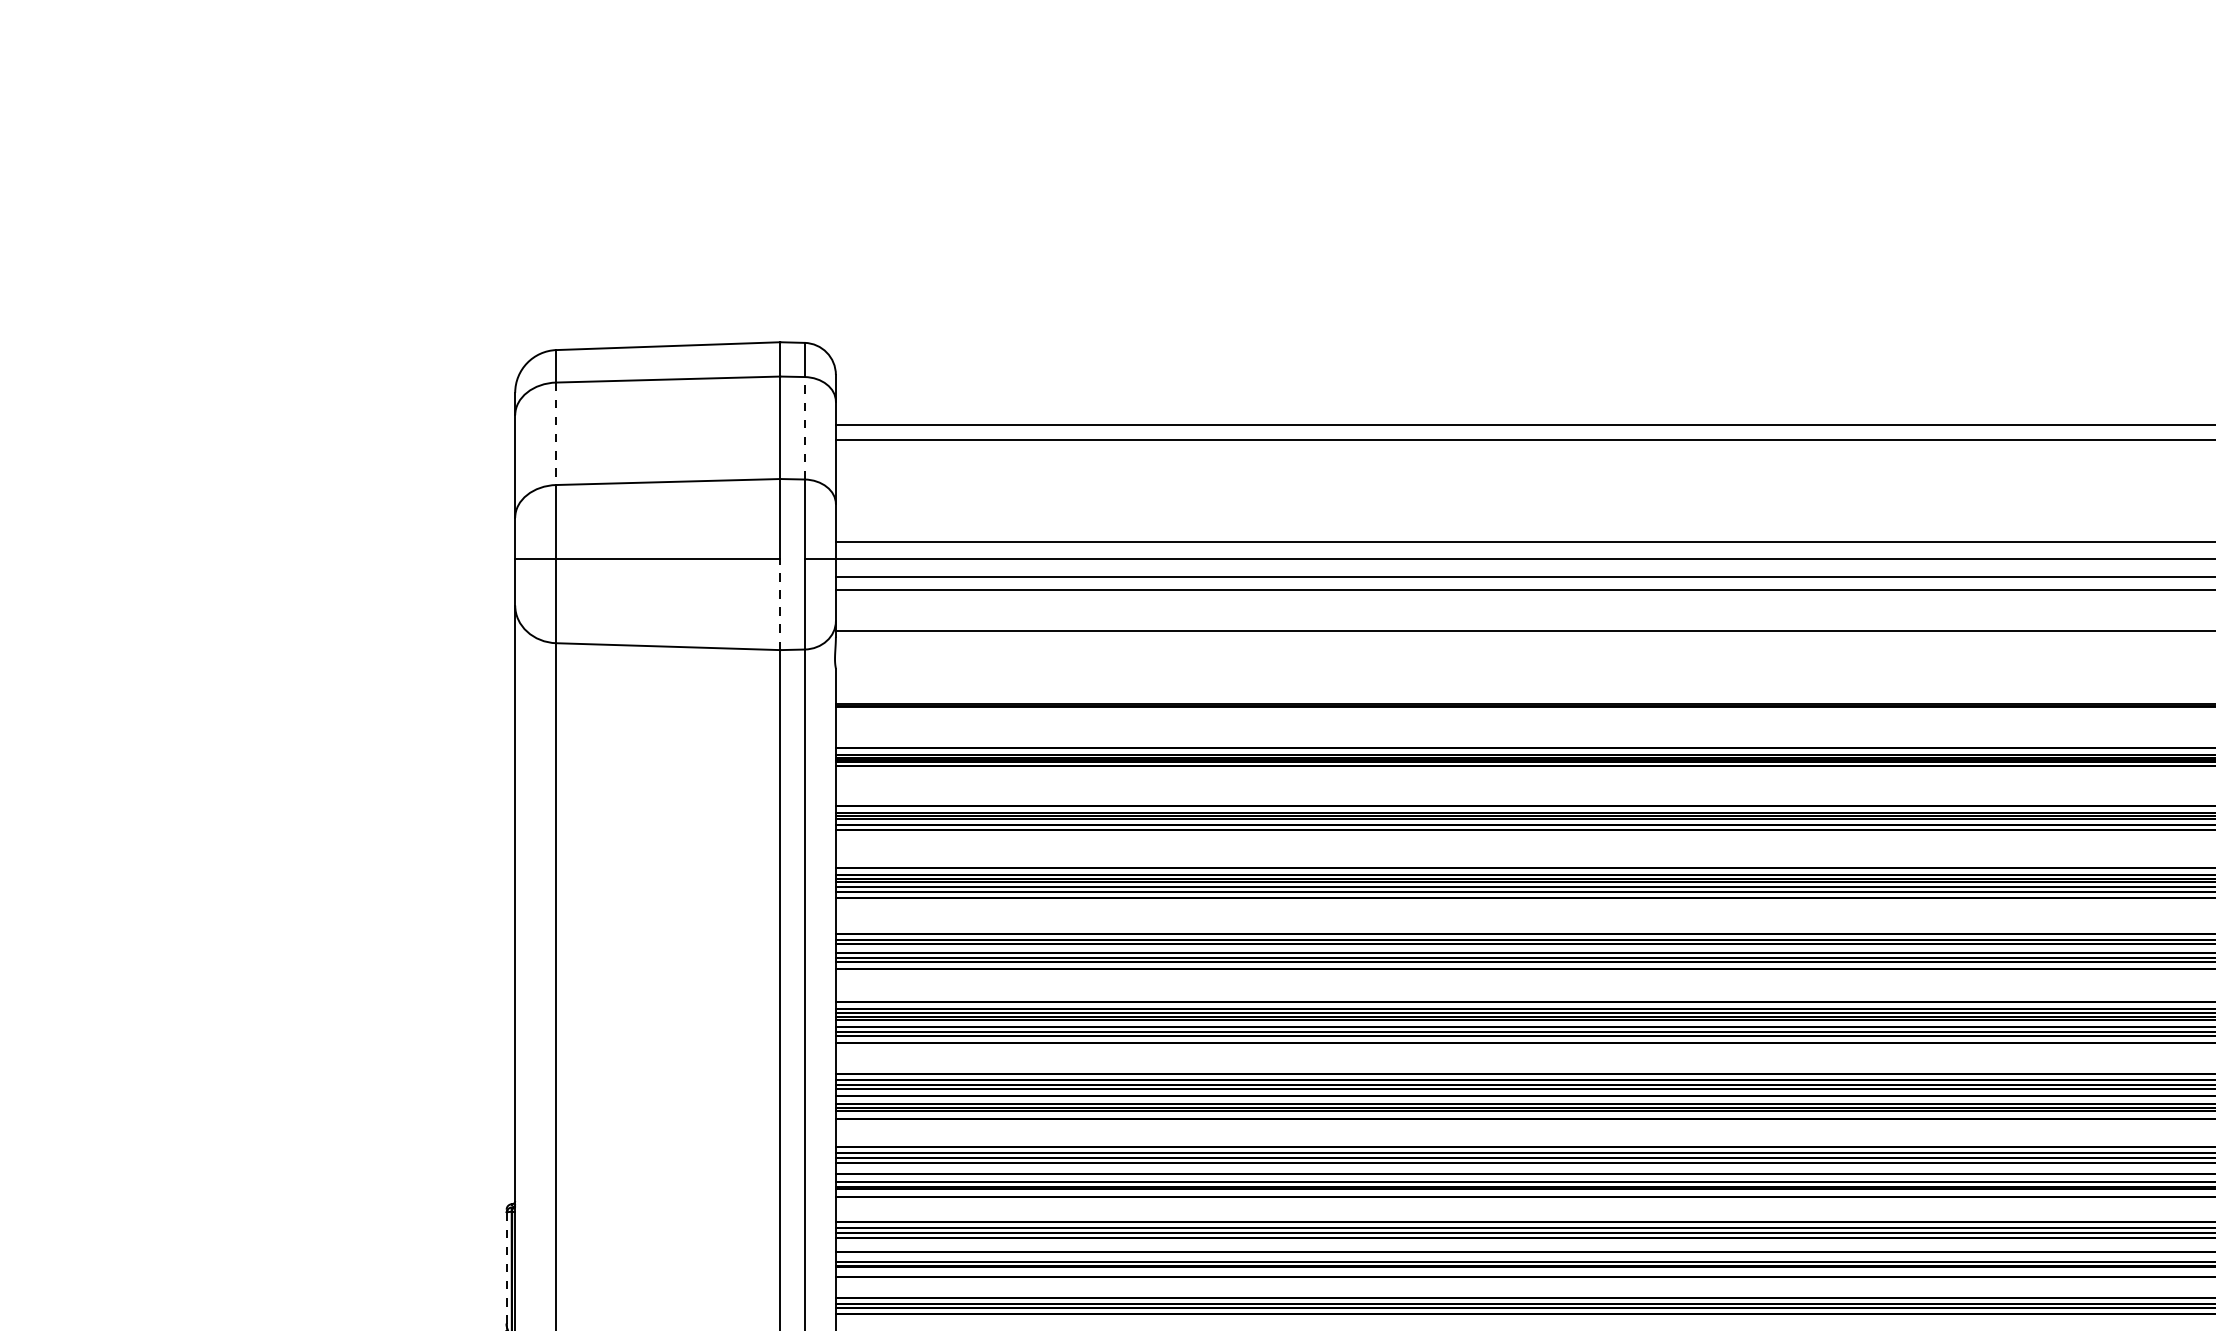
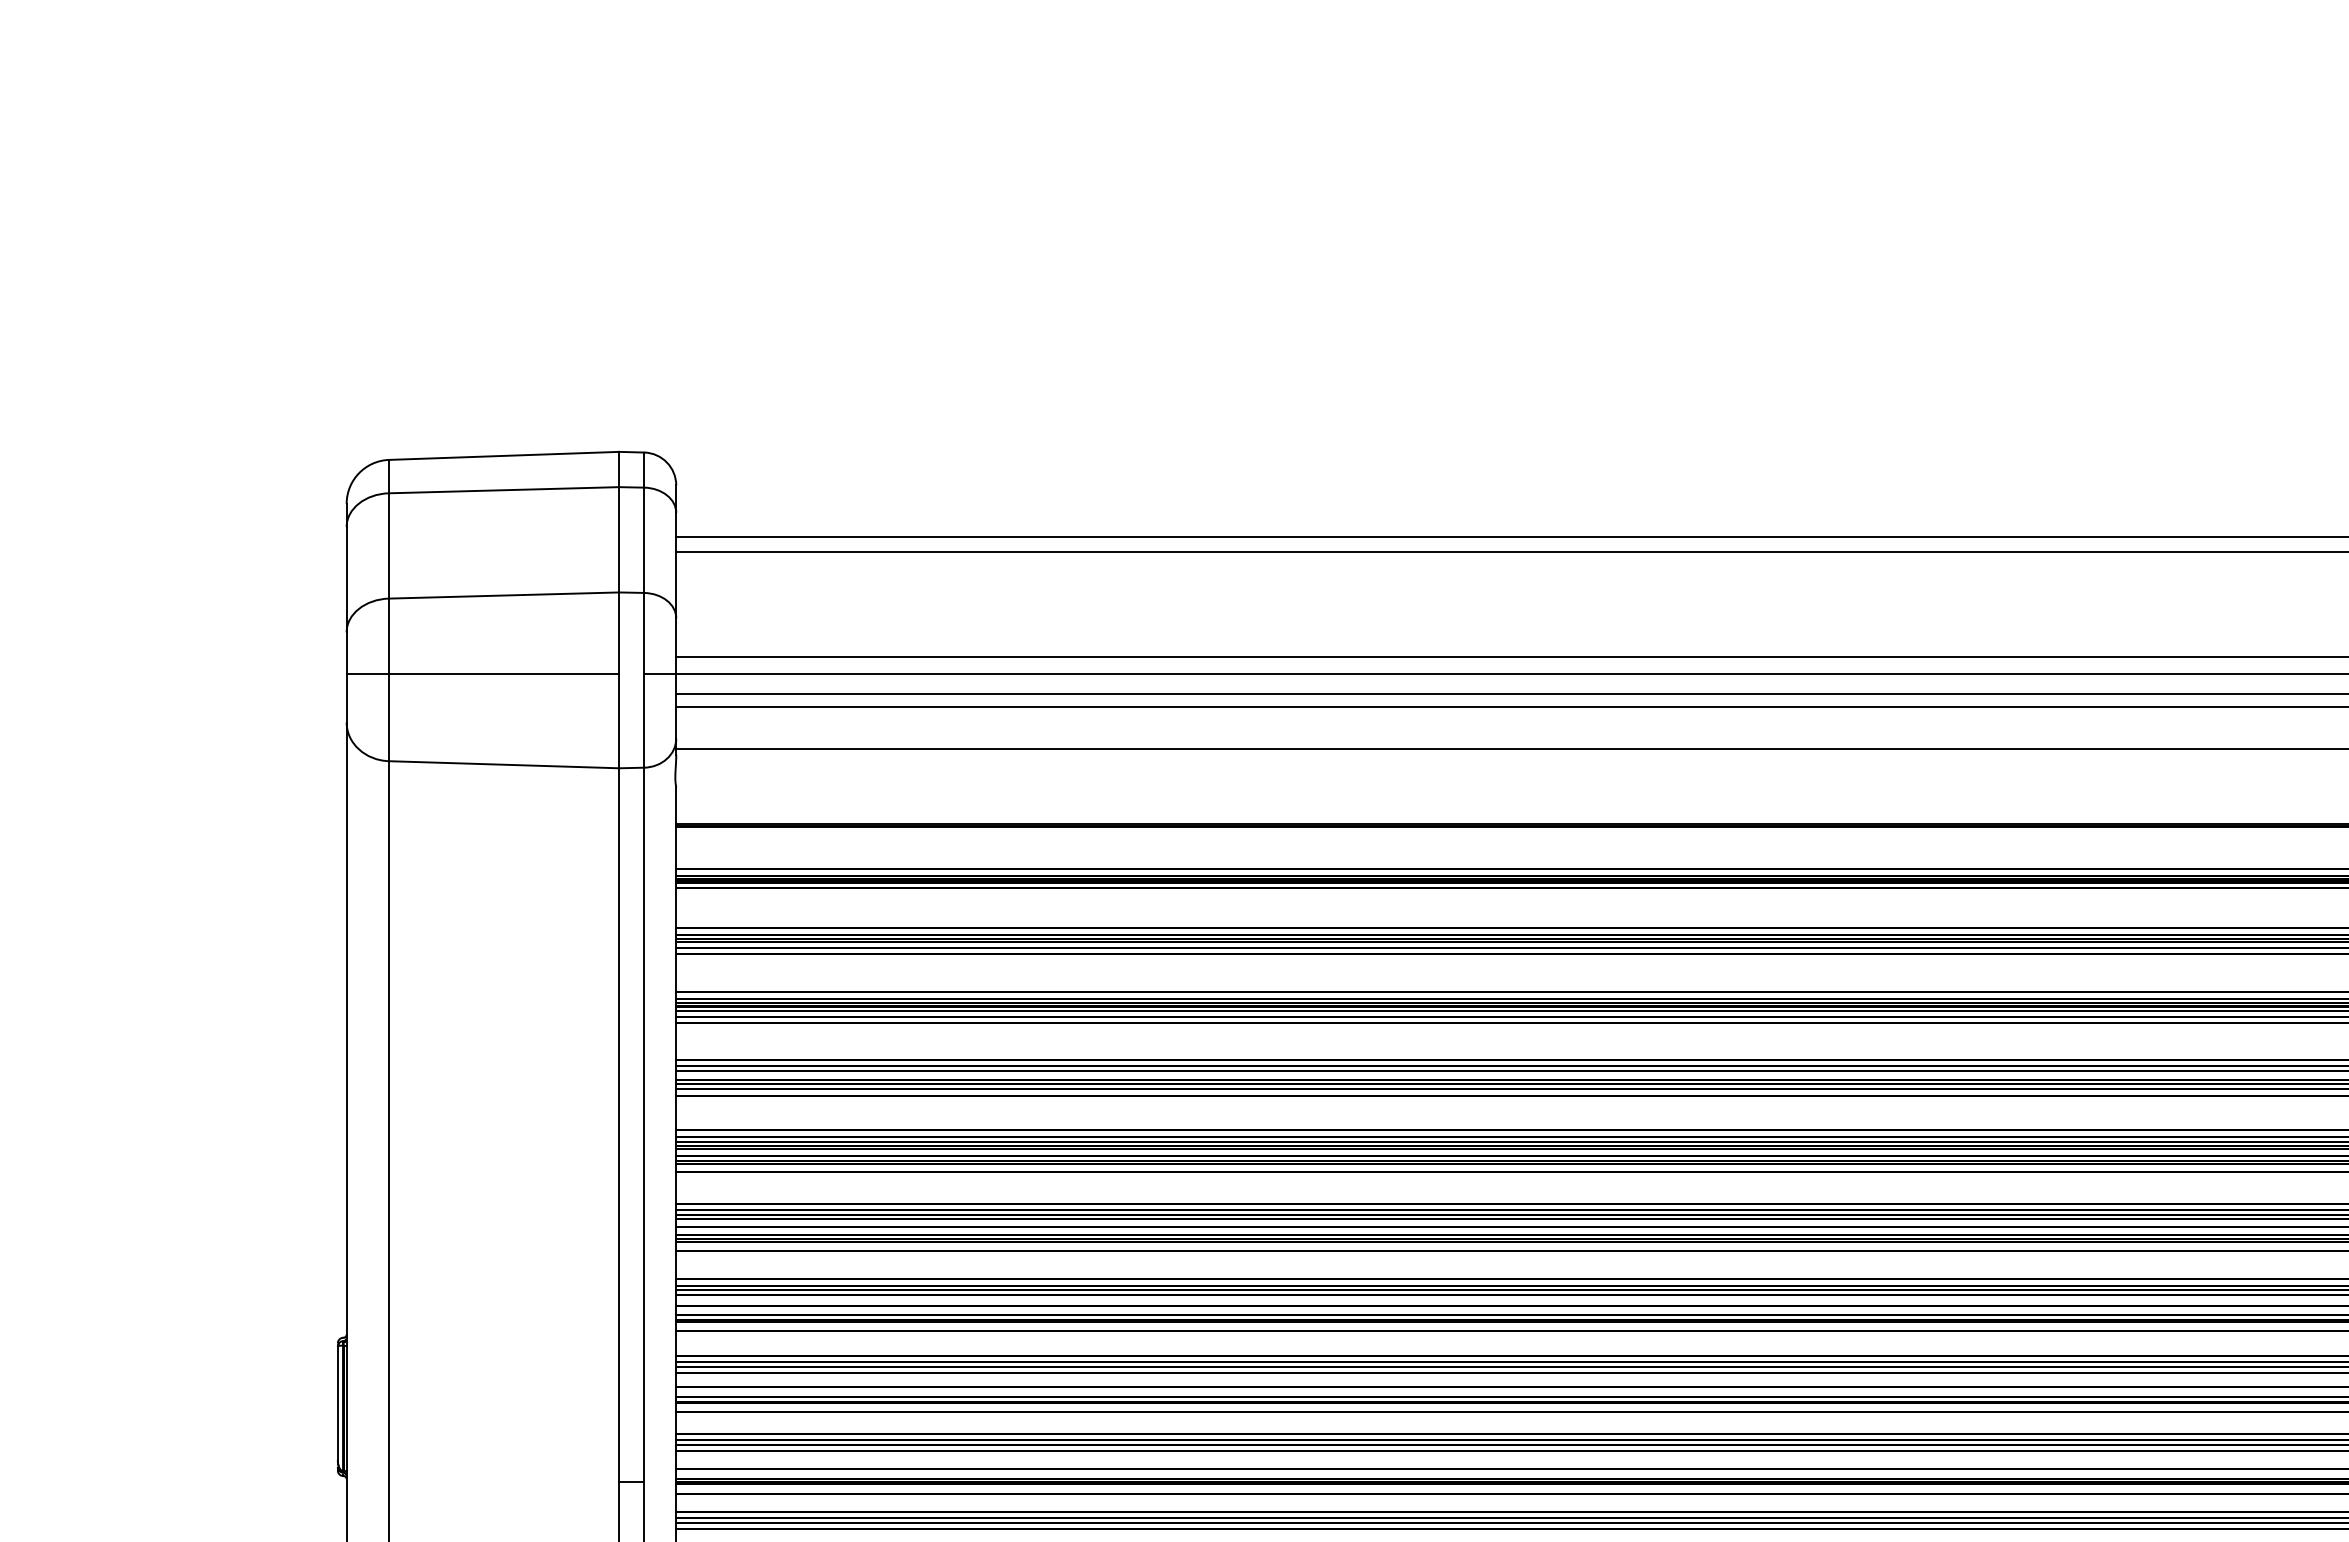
line: (804, 428) -> (644, 540), dashed -> solid
line: (556, 433) -> (389, 545), dashed -> solid
line: (780, 603) -> (619, 720), dashed -> solid
line: (506, 1268) -> (337, 1403), dashed -> solid

